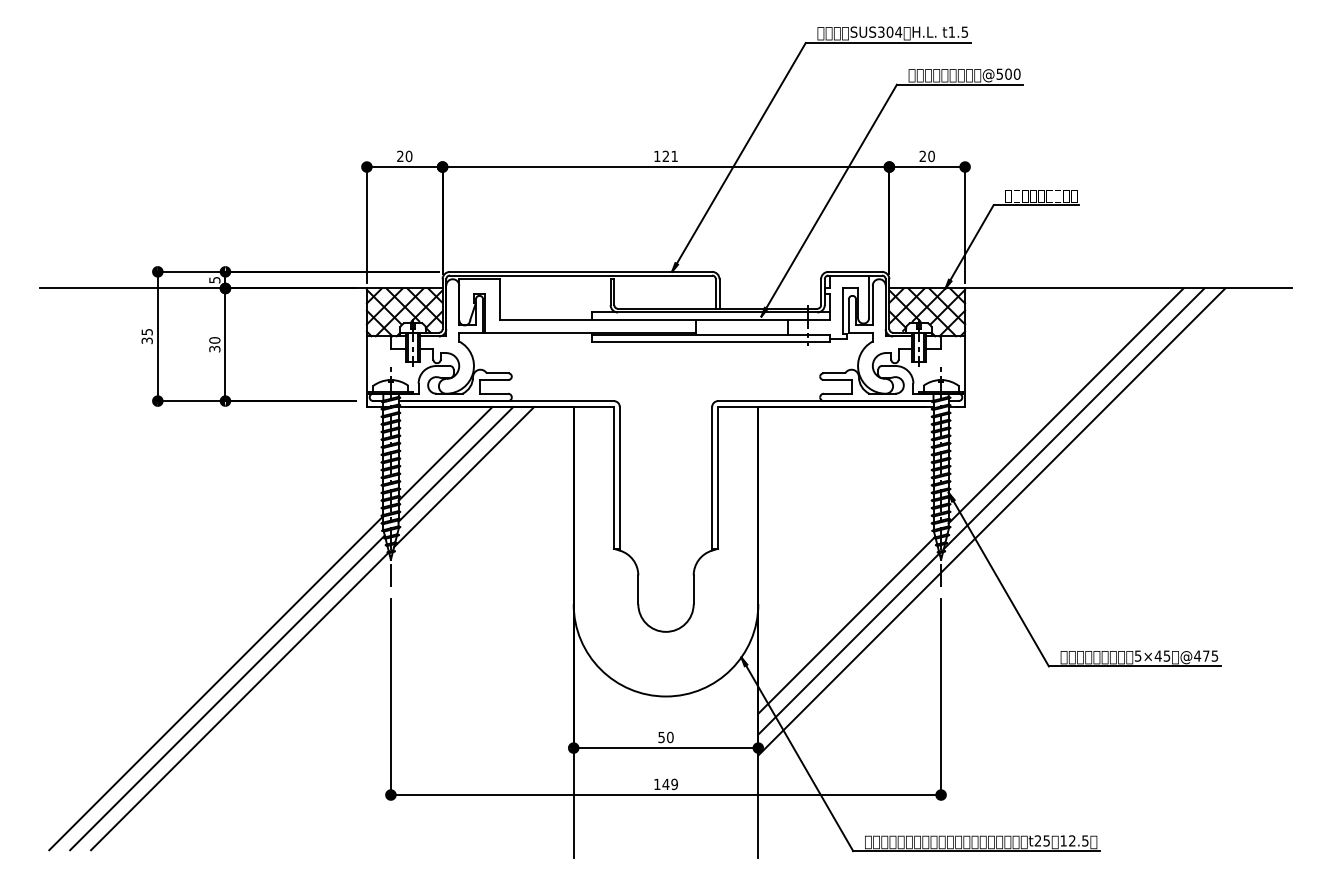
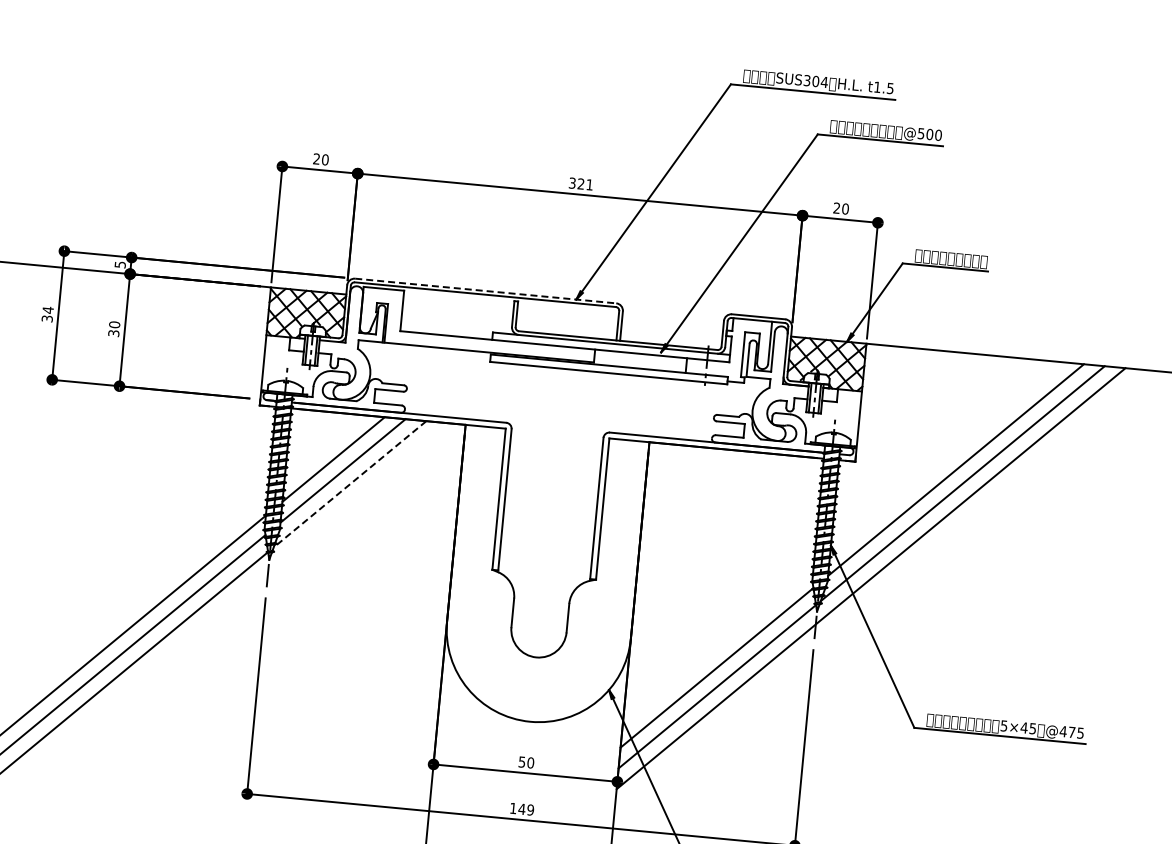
text: (657, 156) -> (572, 183), 121 -> 321
line: (581, 271) -> (486, 290), solid -> dashed
text: (146, 331) -> (47, 309), 35 -> 34
line: (463, 477) -> (349, 484), solid -> dashed

